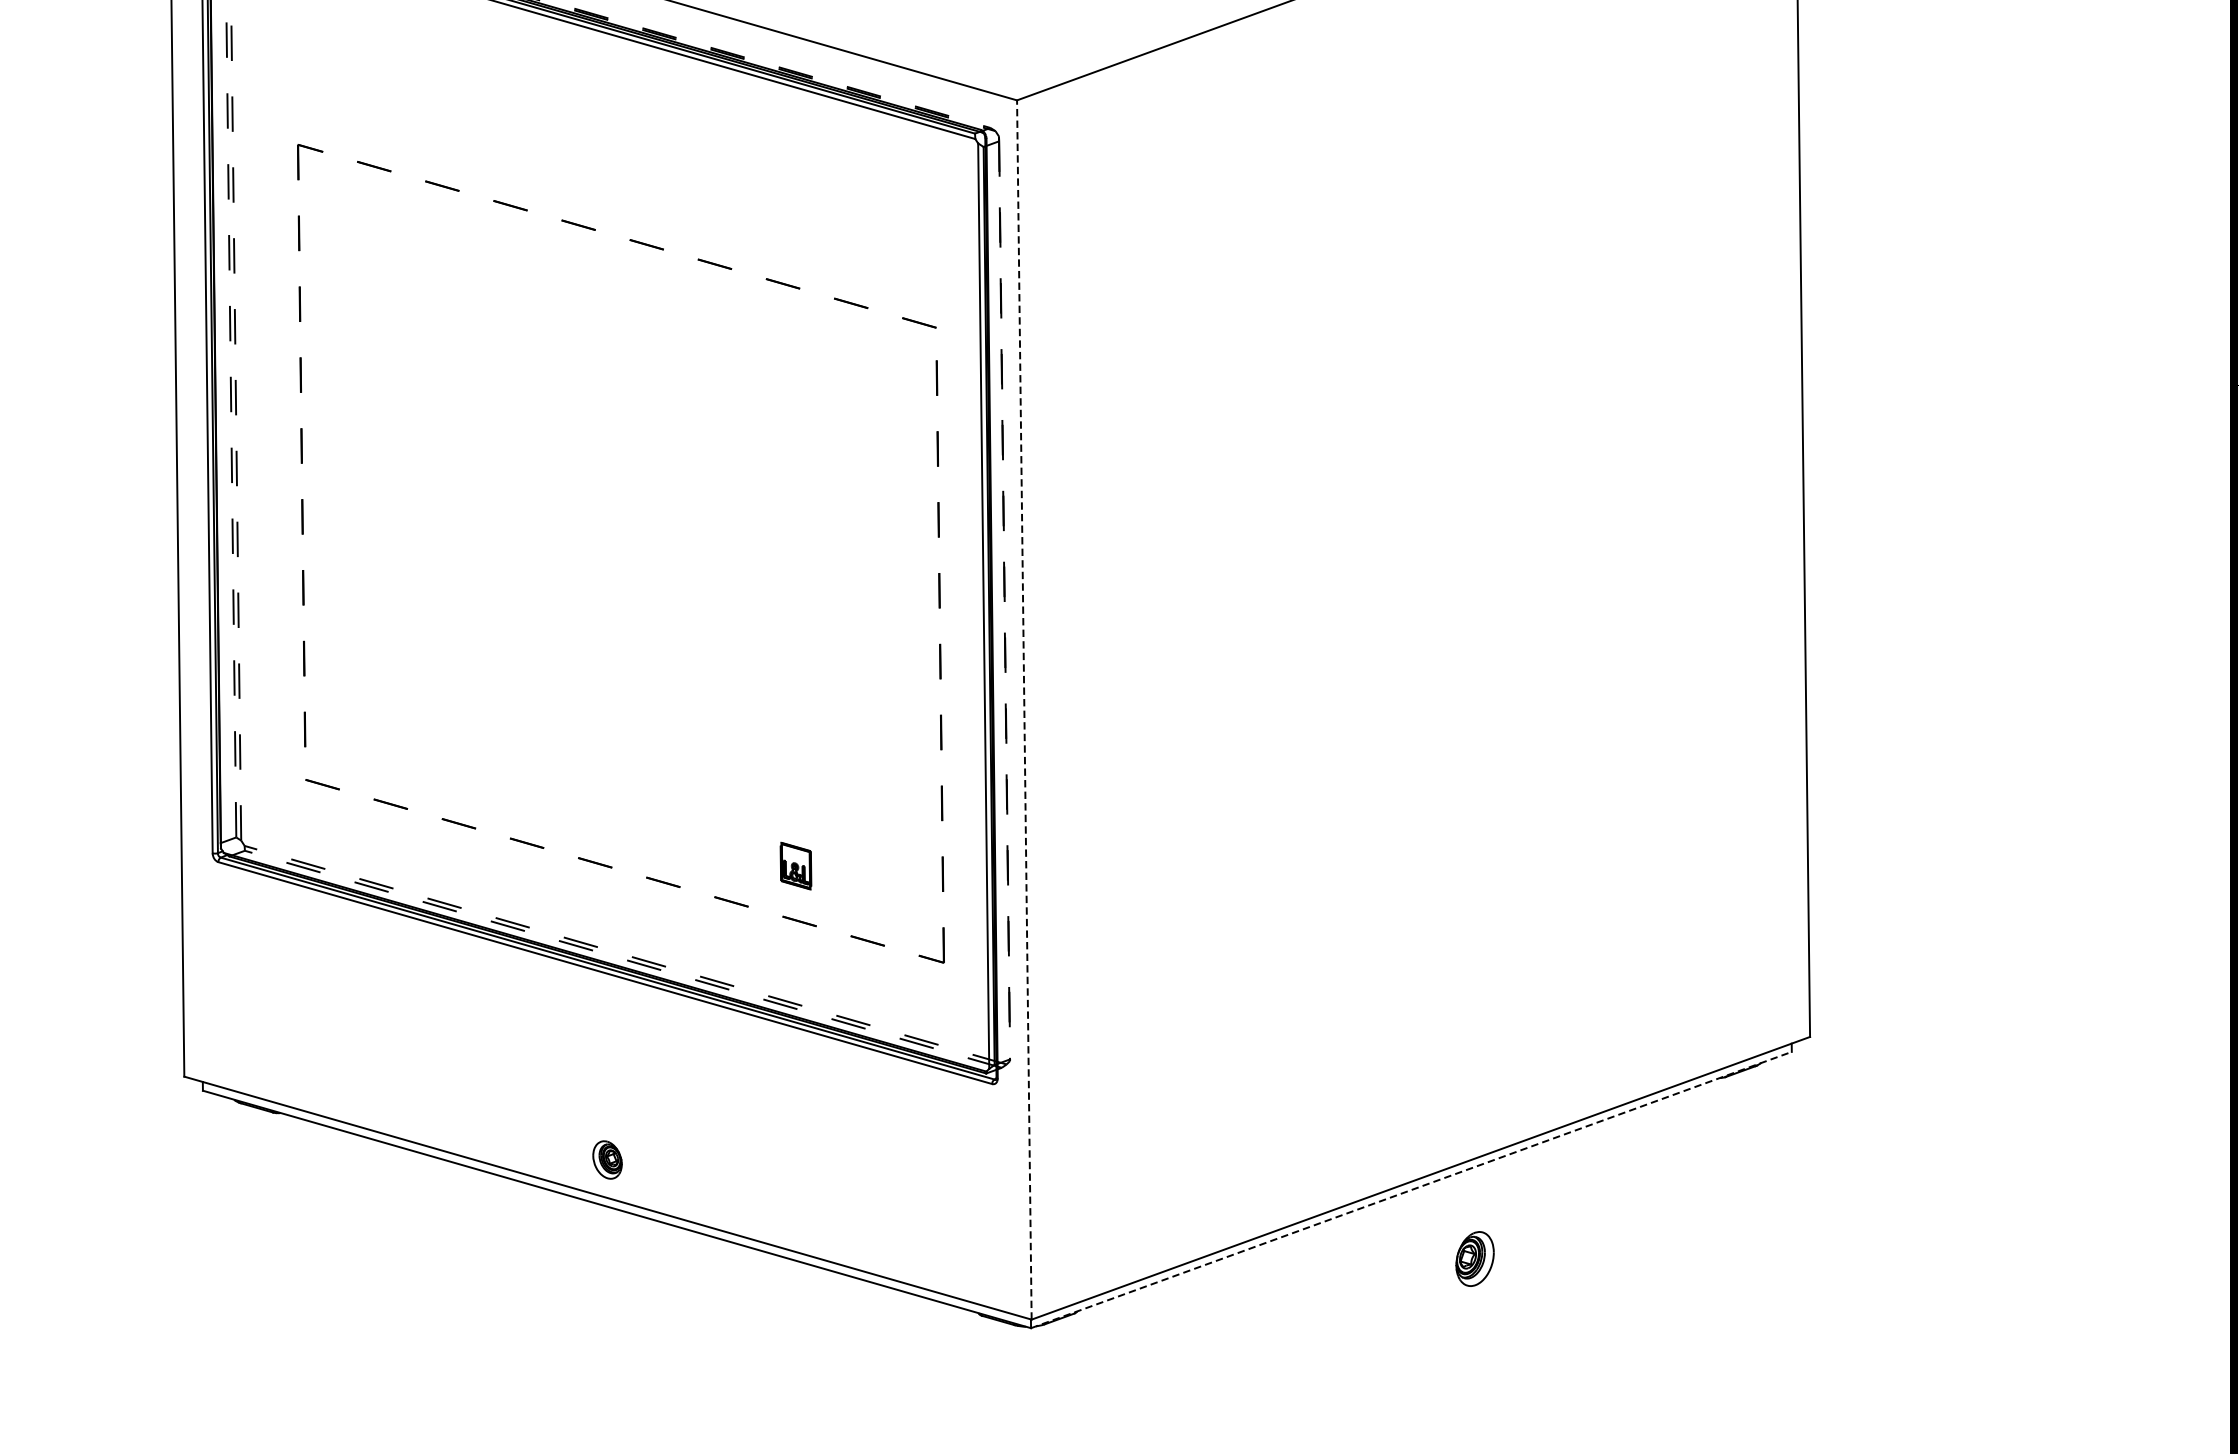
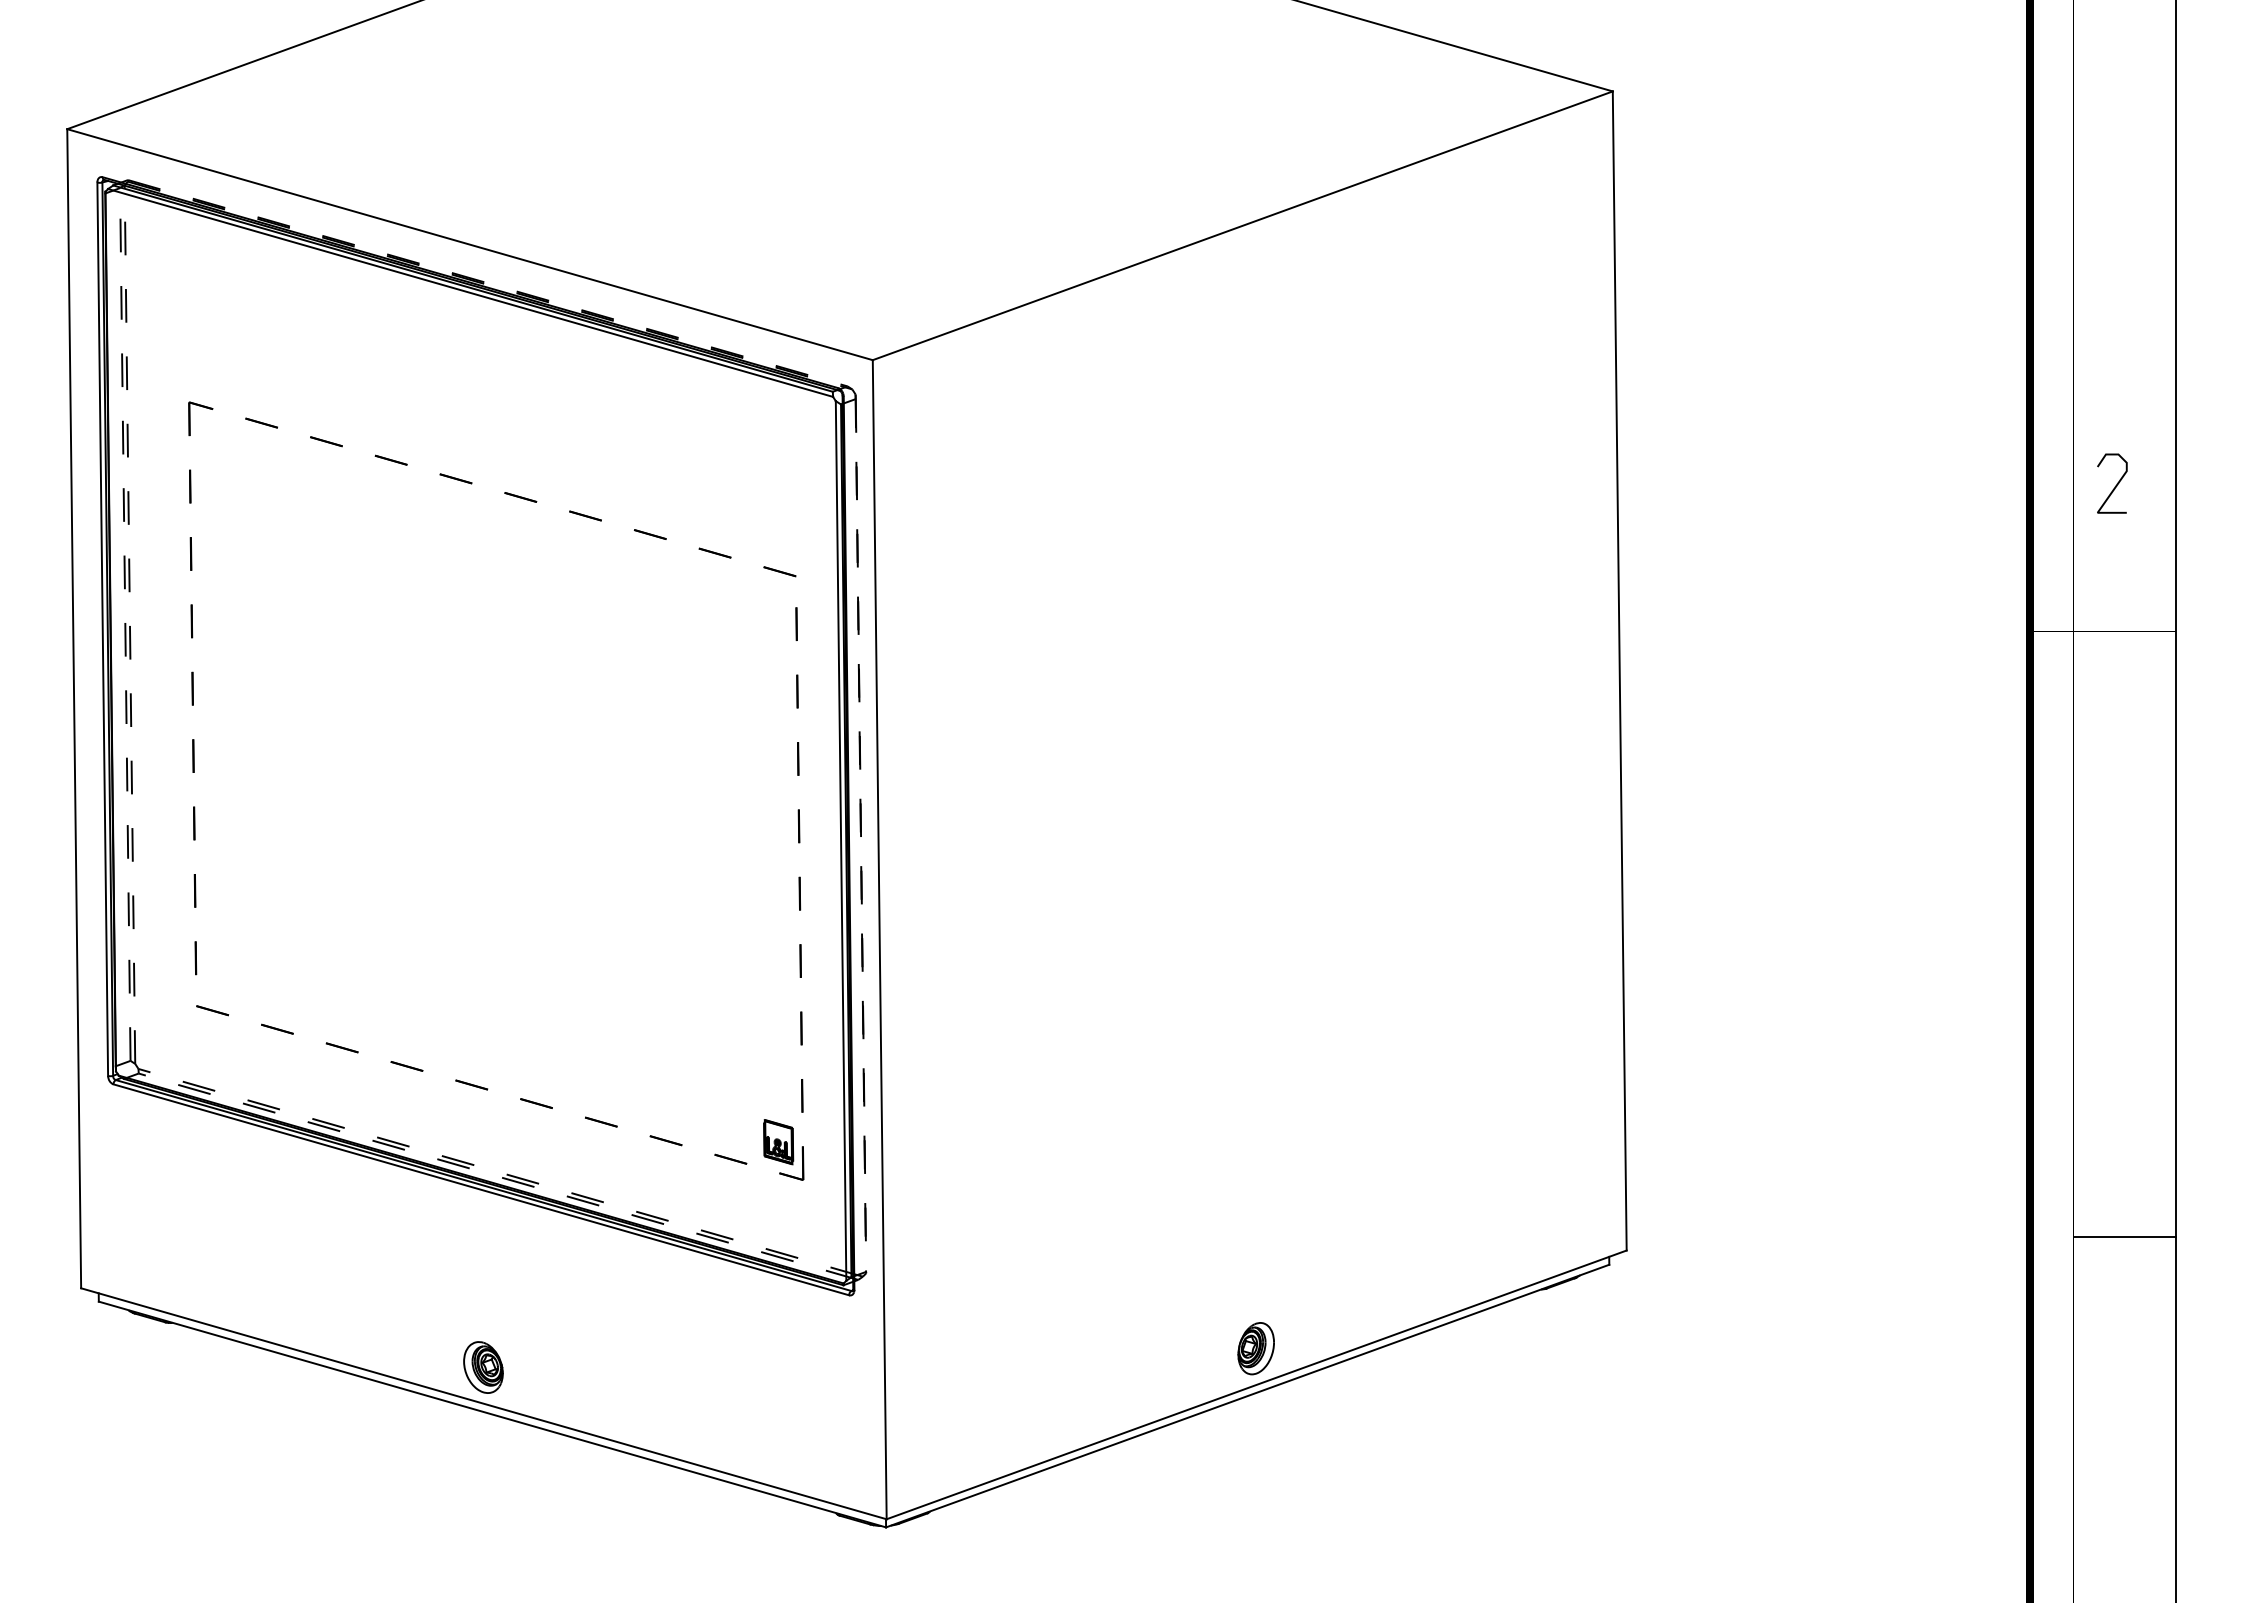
line: (1024, 709) -> (879, 939), dashed -> solid
part: (795, 866) -> (778, 1142), moved
part: (607, 1159) -> (483, 1367), size x1.43
line: (1411, 1190) -> (1247, 1396), dashed -> solid
part: (1474, 1258) -> (1255, 1348), moved

